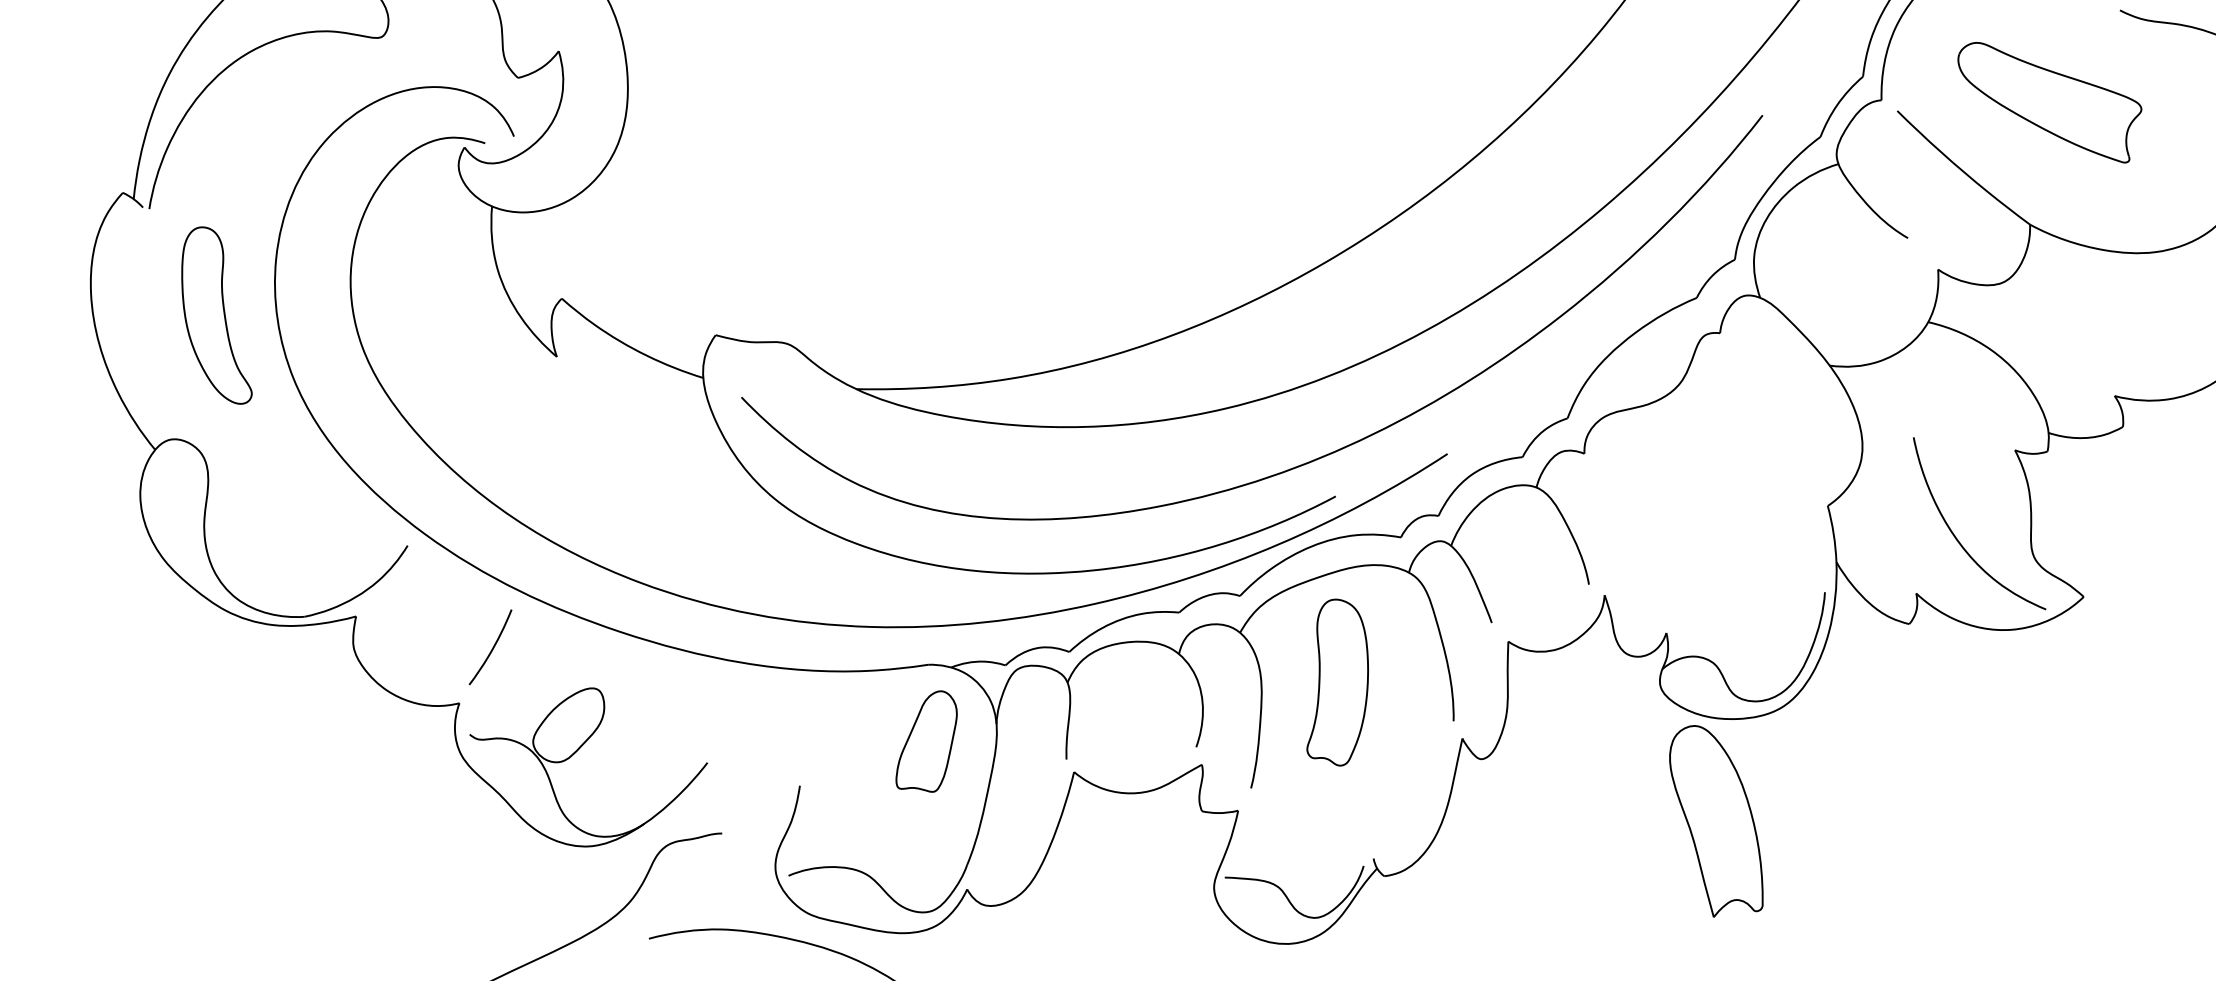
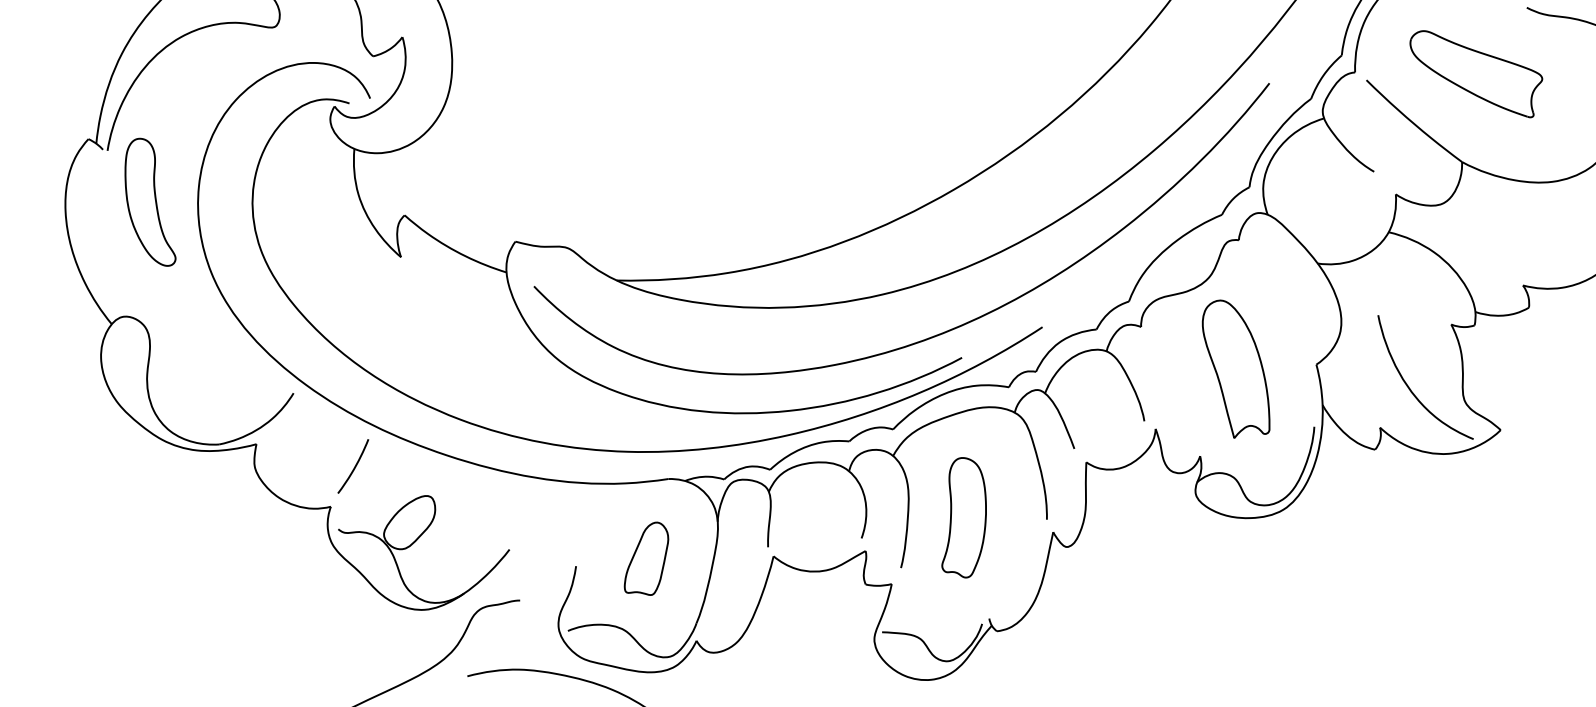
part: (216, 315) -> (150, 202), moved
part: (1337, 682) -> (964, 517), moved
part: (926, 741) -> (646, 558), moved
part: (1716, 821) -> (1236, 369), moved

